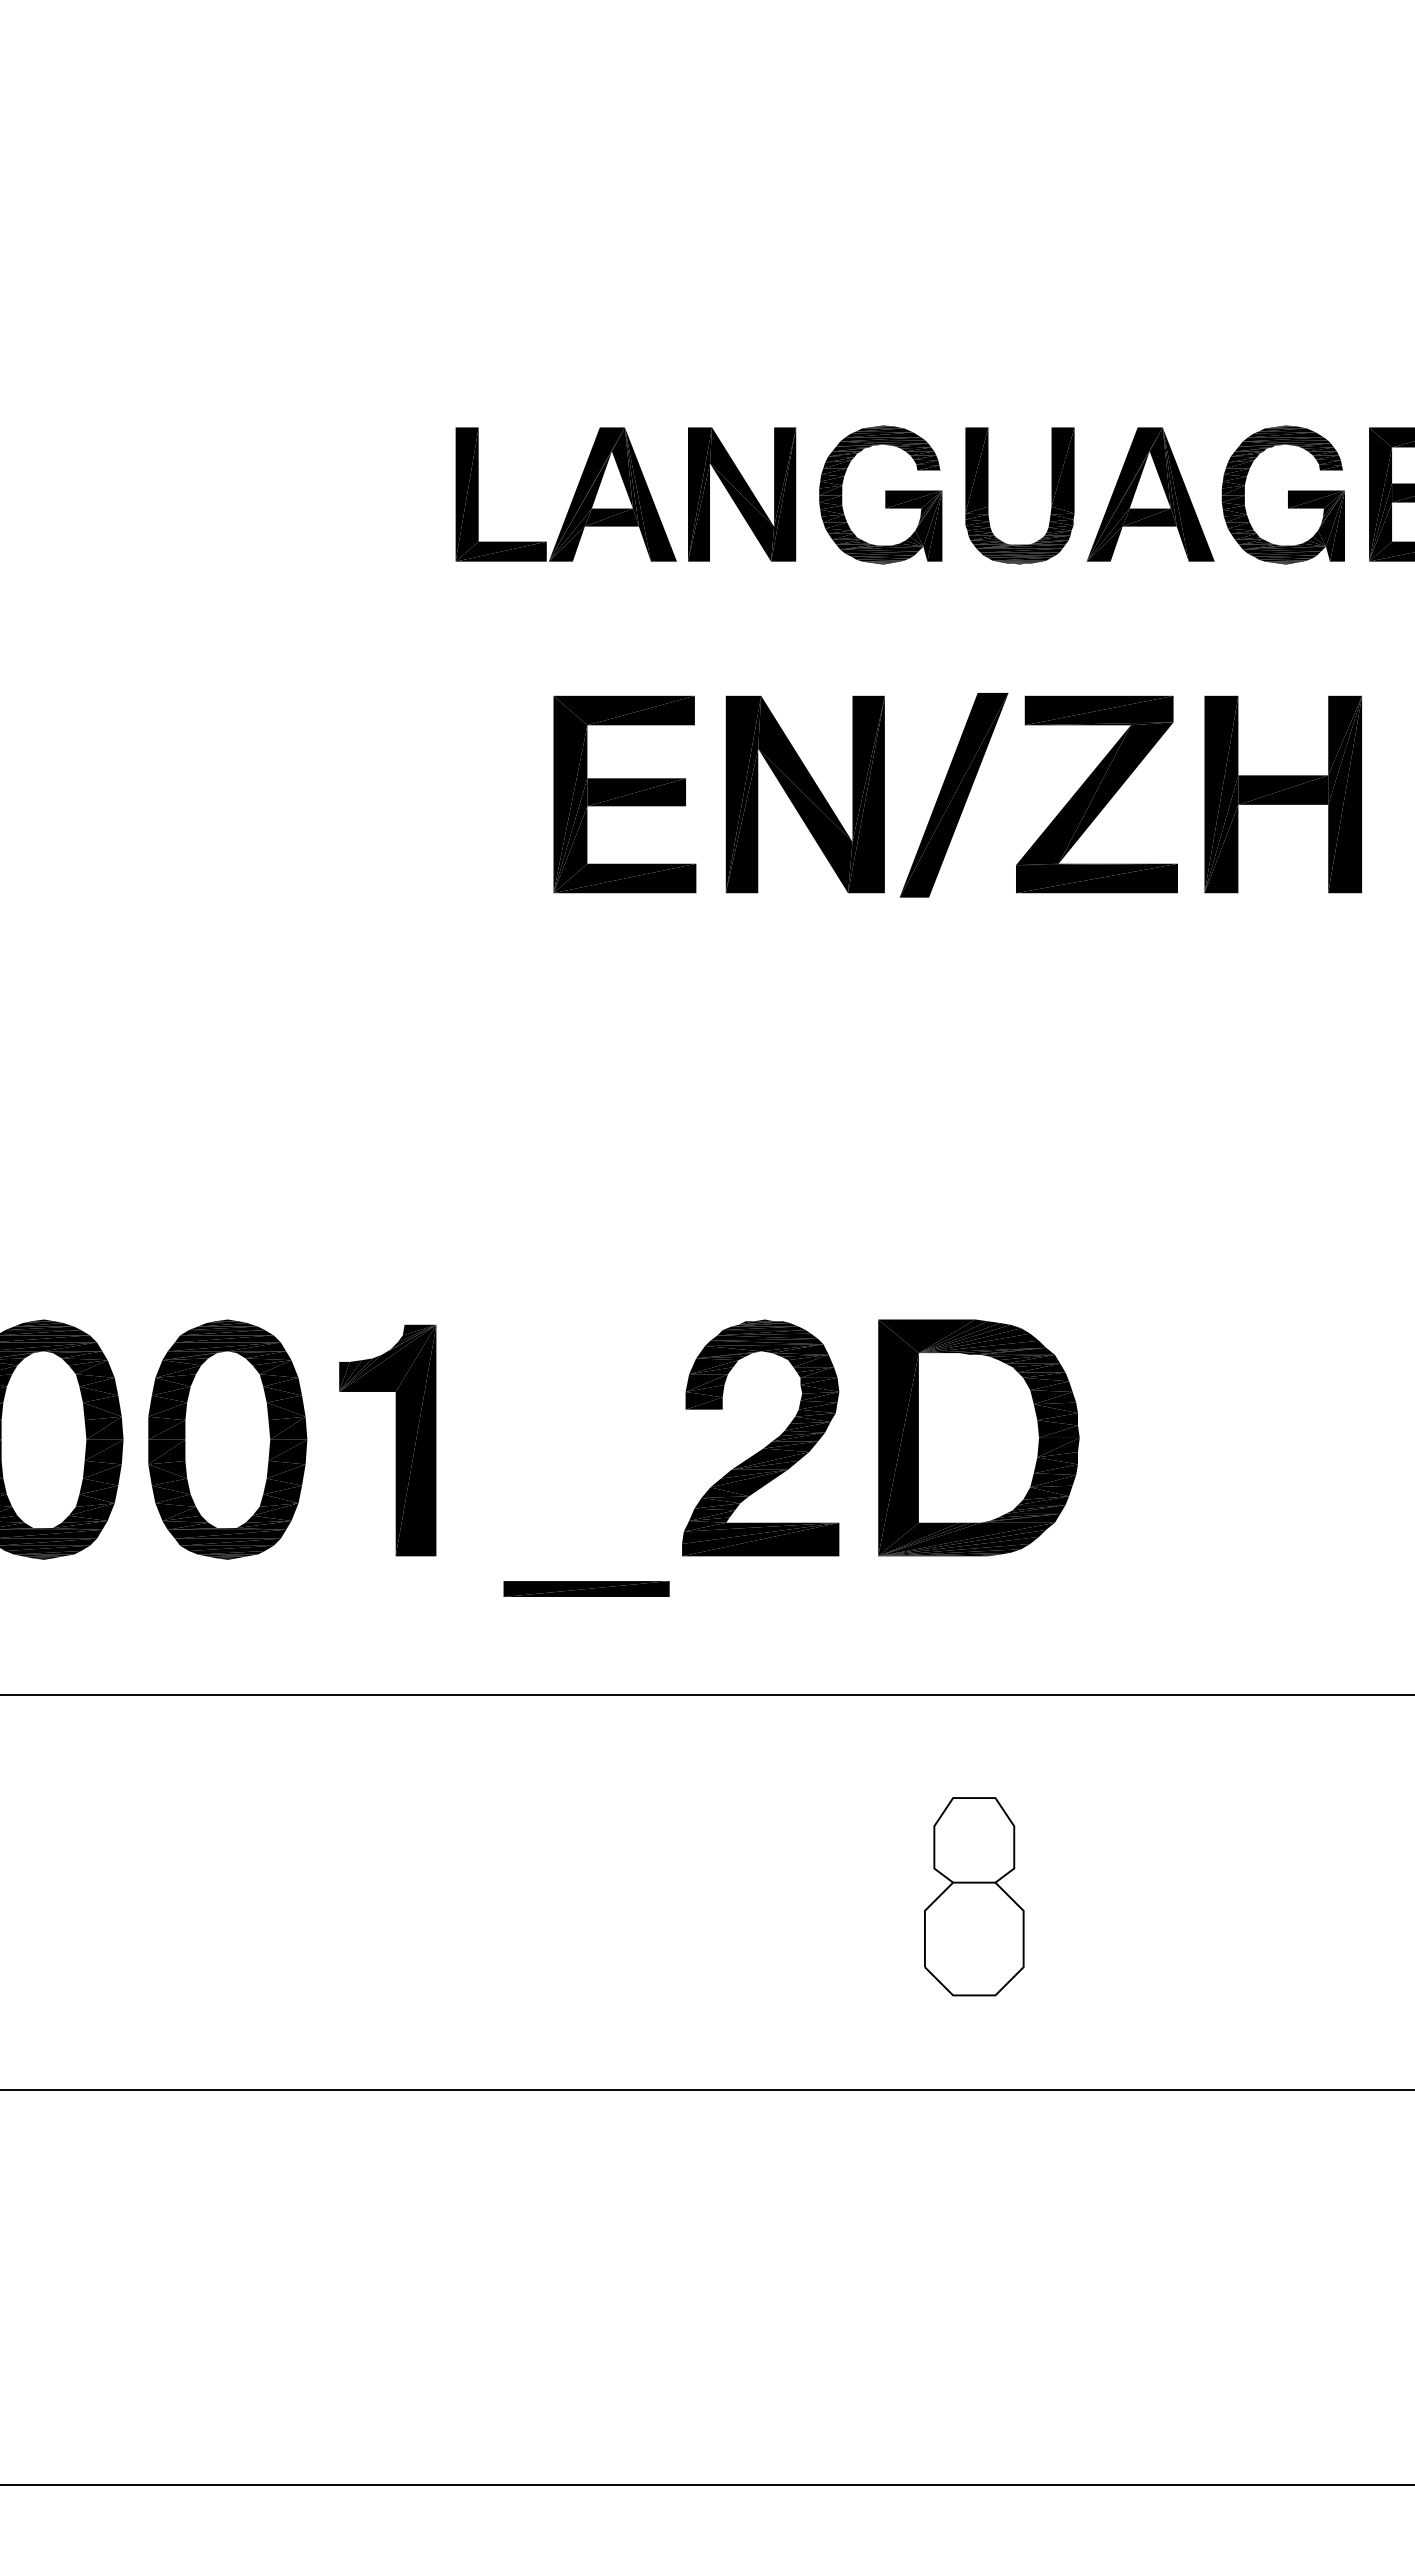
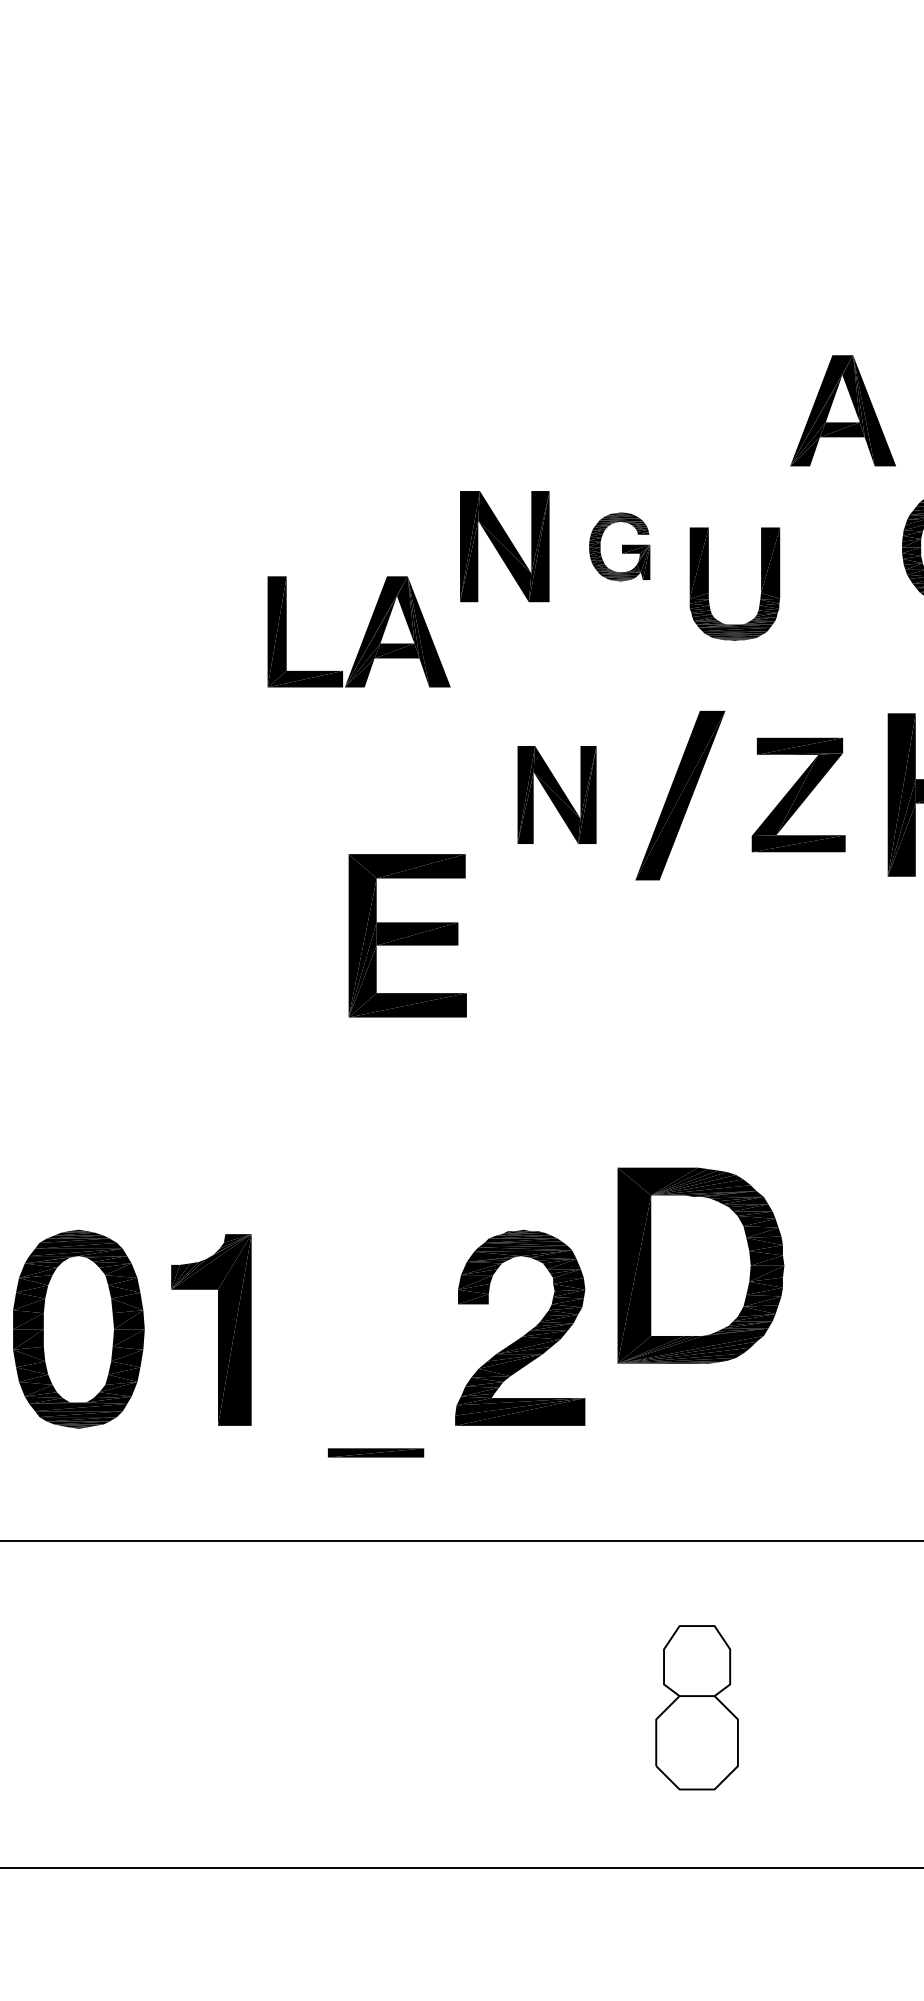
part: (880, 494) -> (619, 546), size x0.6
part: (1150, 494) -> (843, 410), moved
part: (988, 495) -> (708, 583), moved
part: (572, 498) -> (364, 635), moved
part: (624, 794) -> (407, 935), moved
part: (804, 794) -> (556, 795), size x0.6
part: (1096, 794) -> (798, 795), size x0.7
part: (978, 1437) -> (700, 1265), moved
part: (586, 1588) -> (375, 1452), size x0.7

